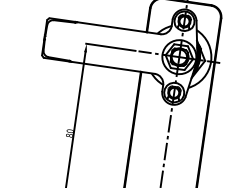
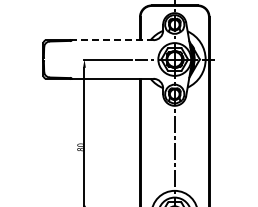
line: (118, 28) -> (112, 40), solid -> dashed

